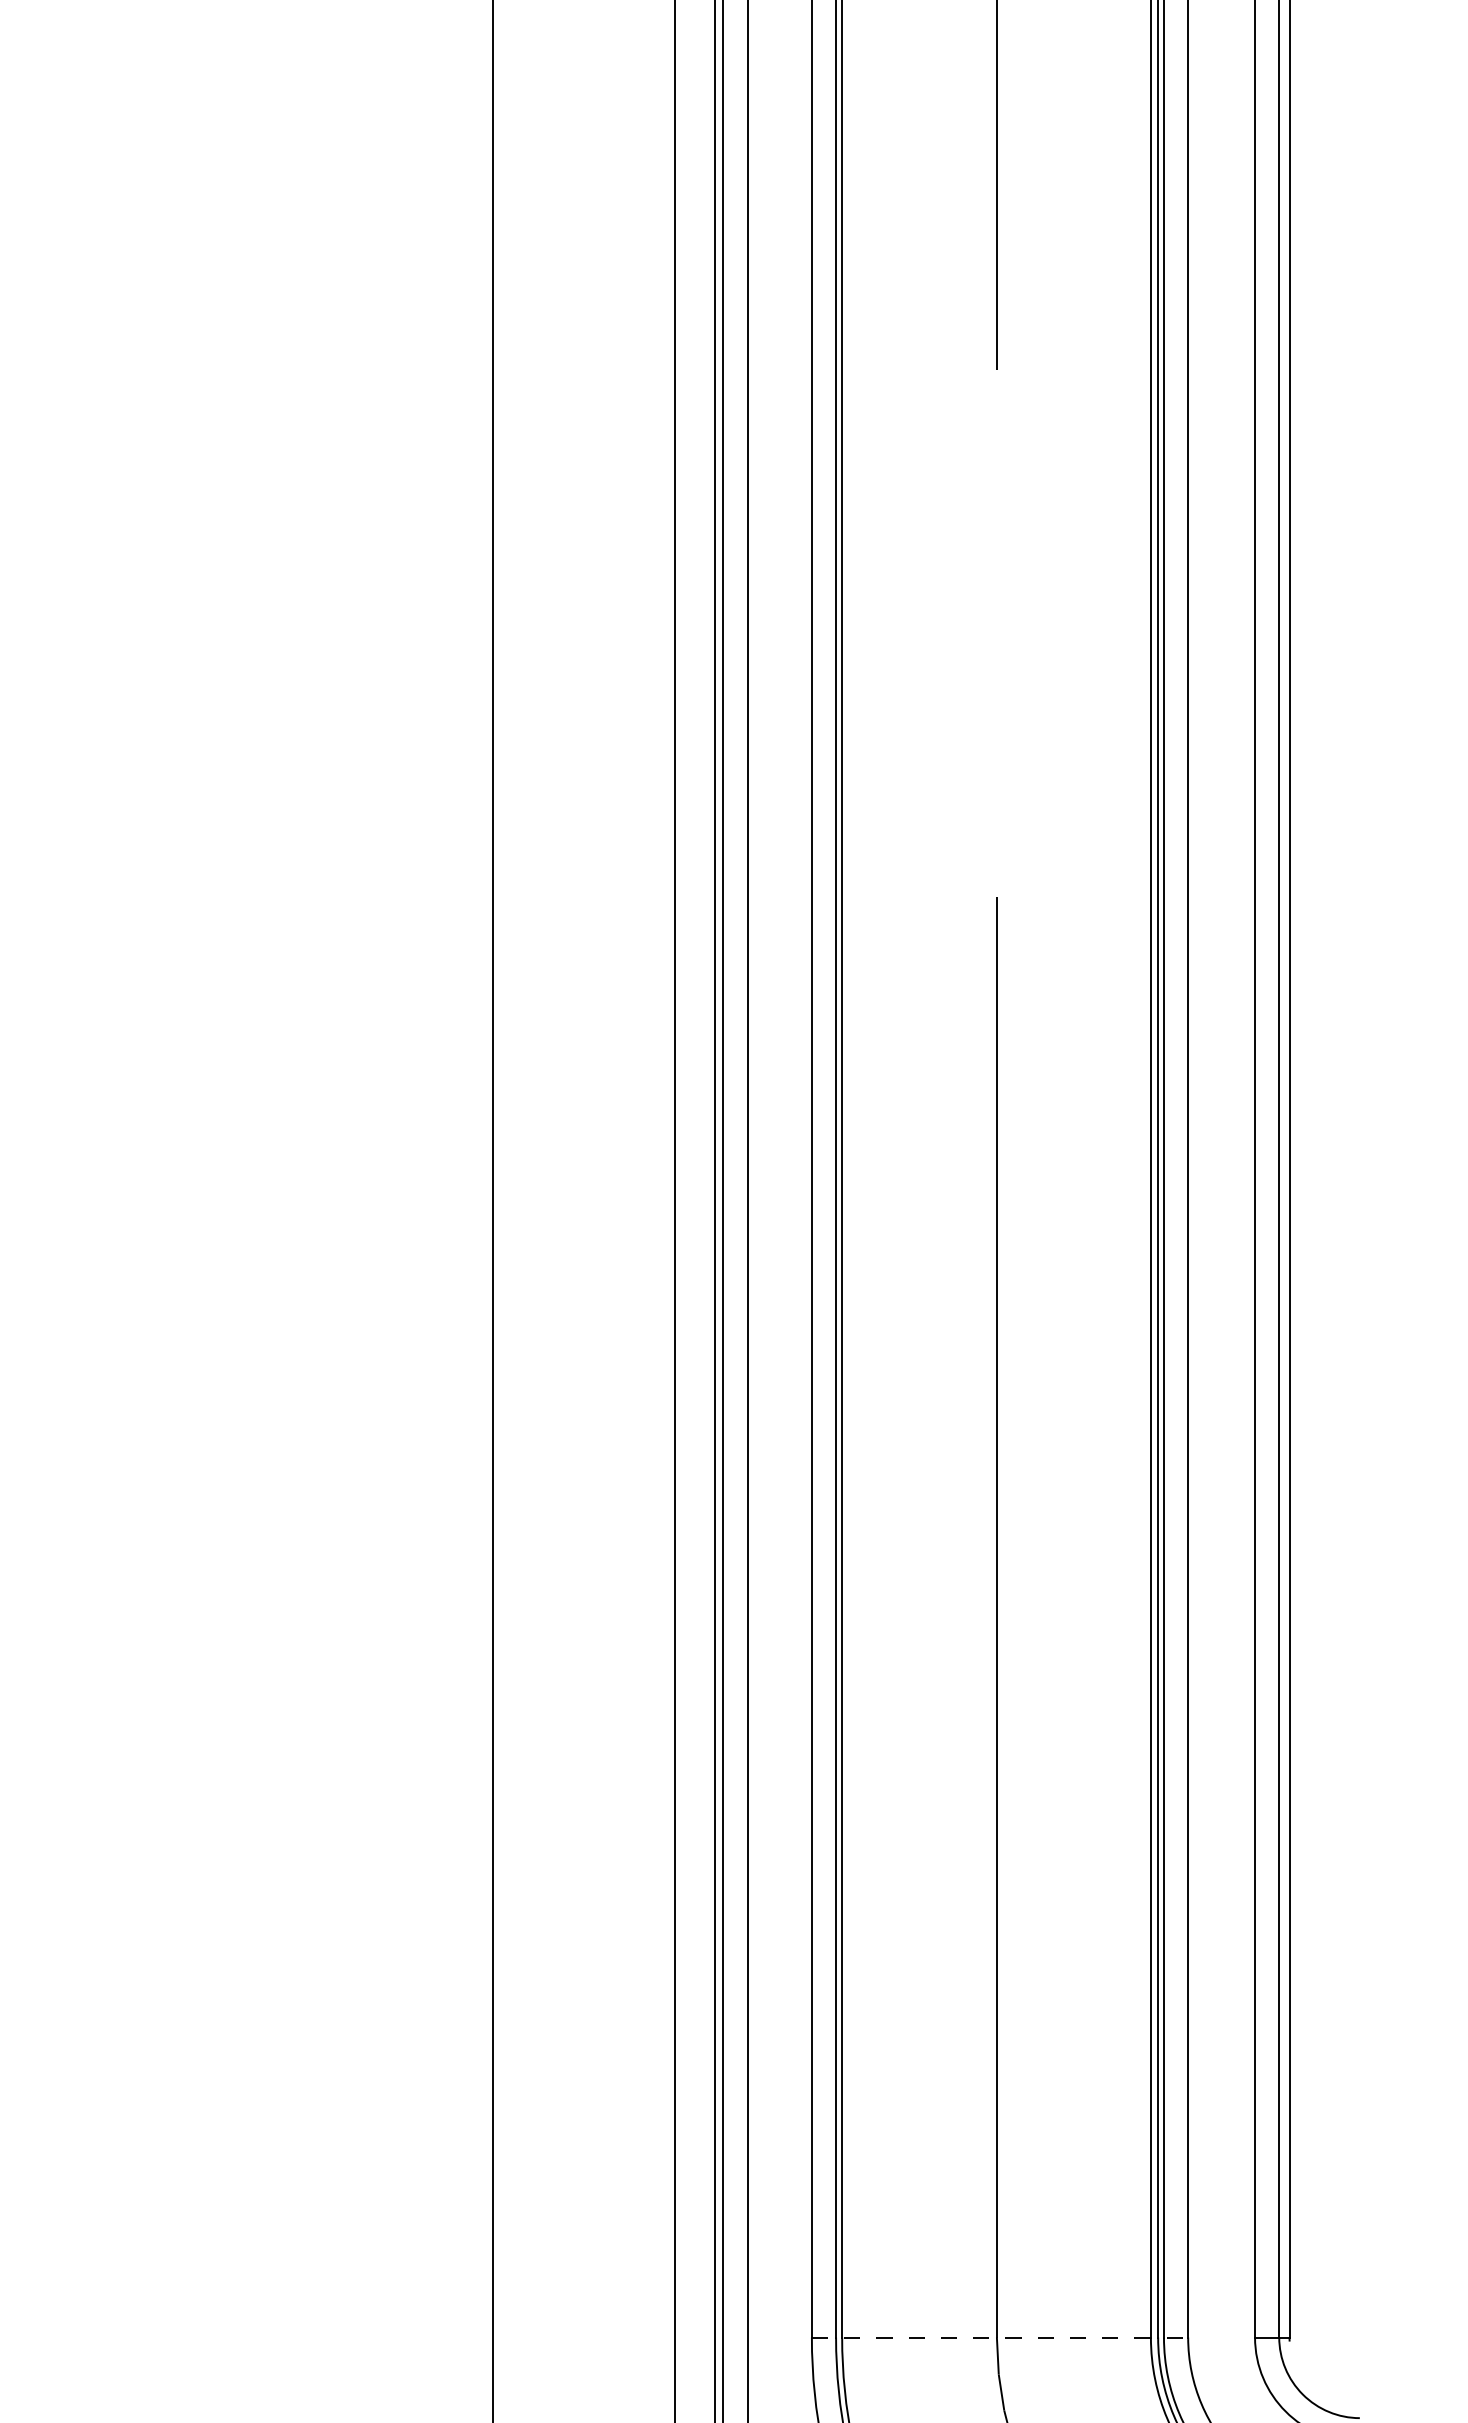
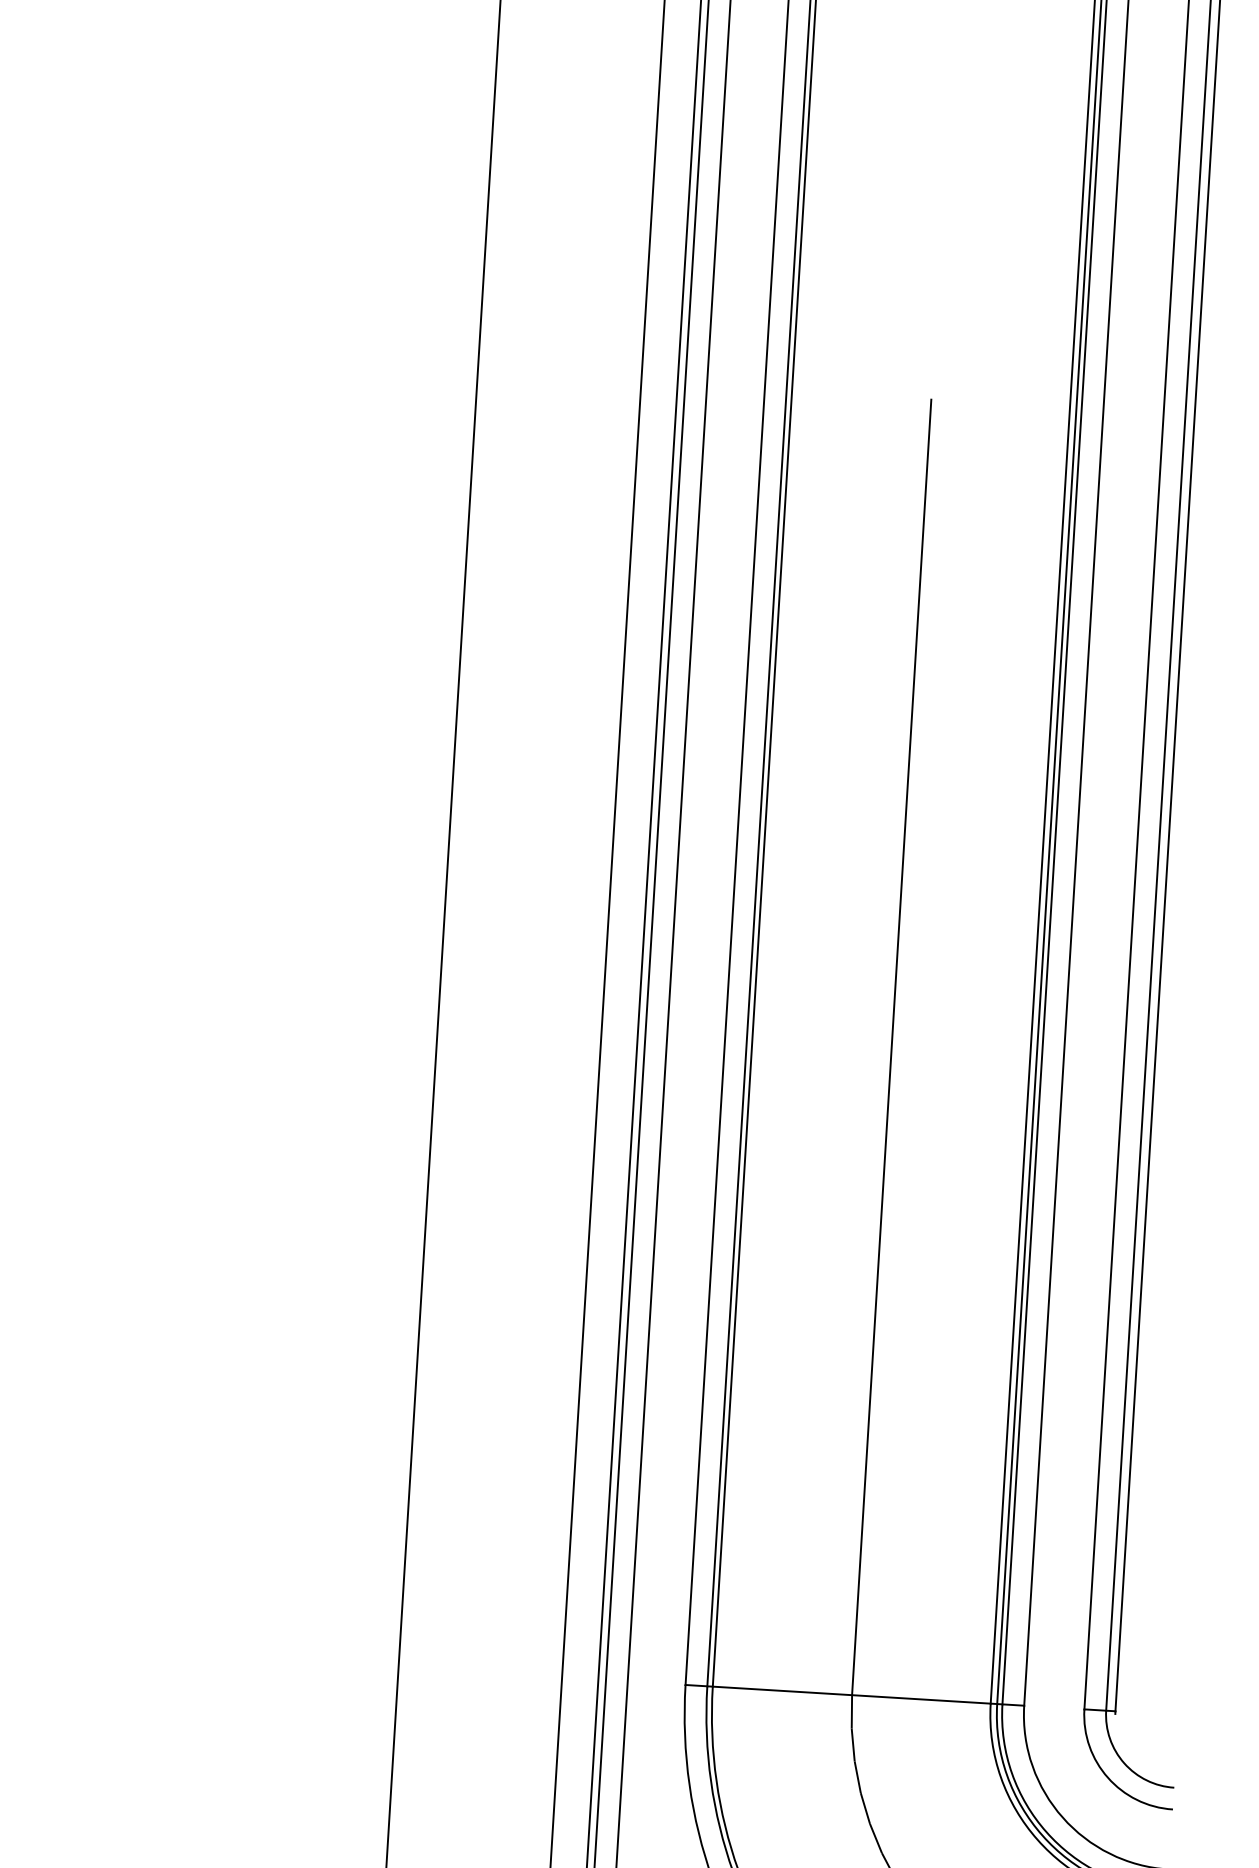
line: (1000, 2337) -> (855, 1695), dashed -> solid

